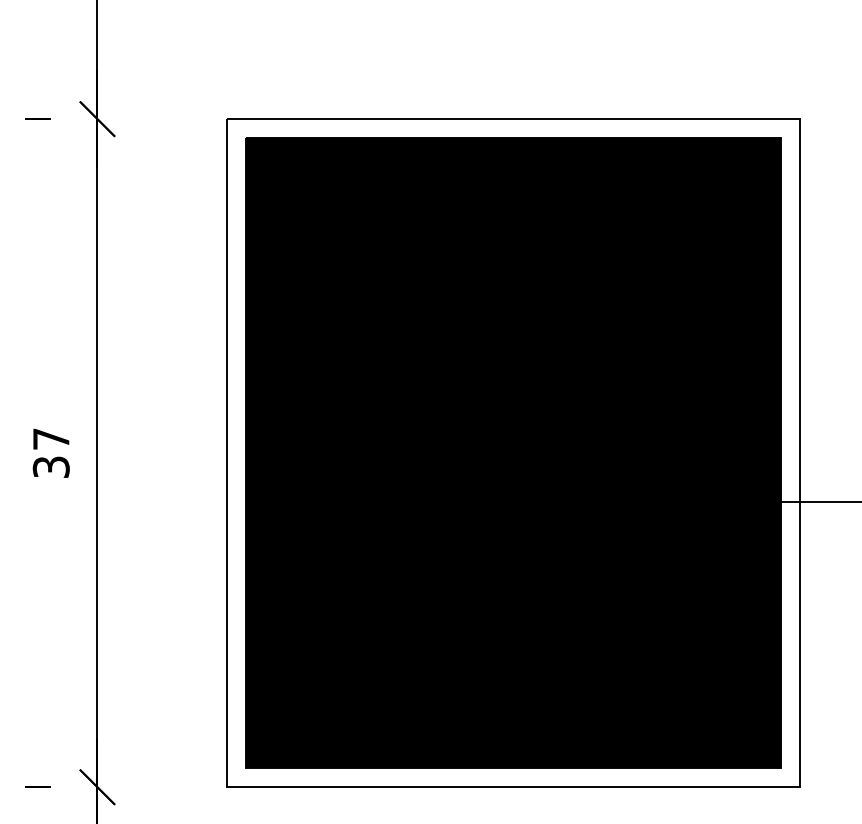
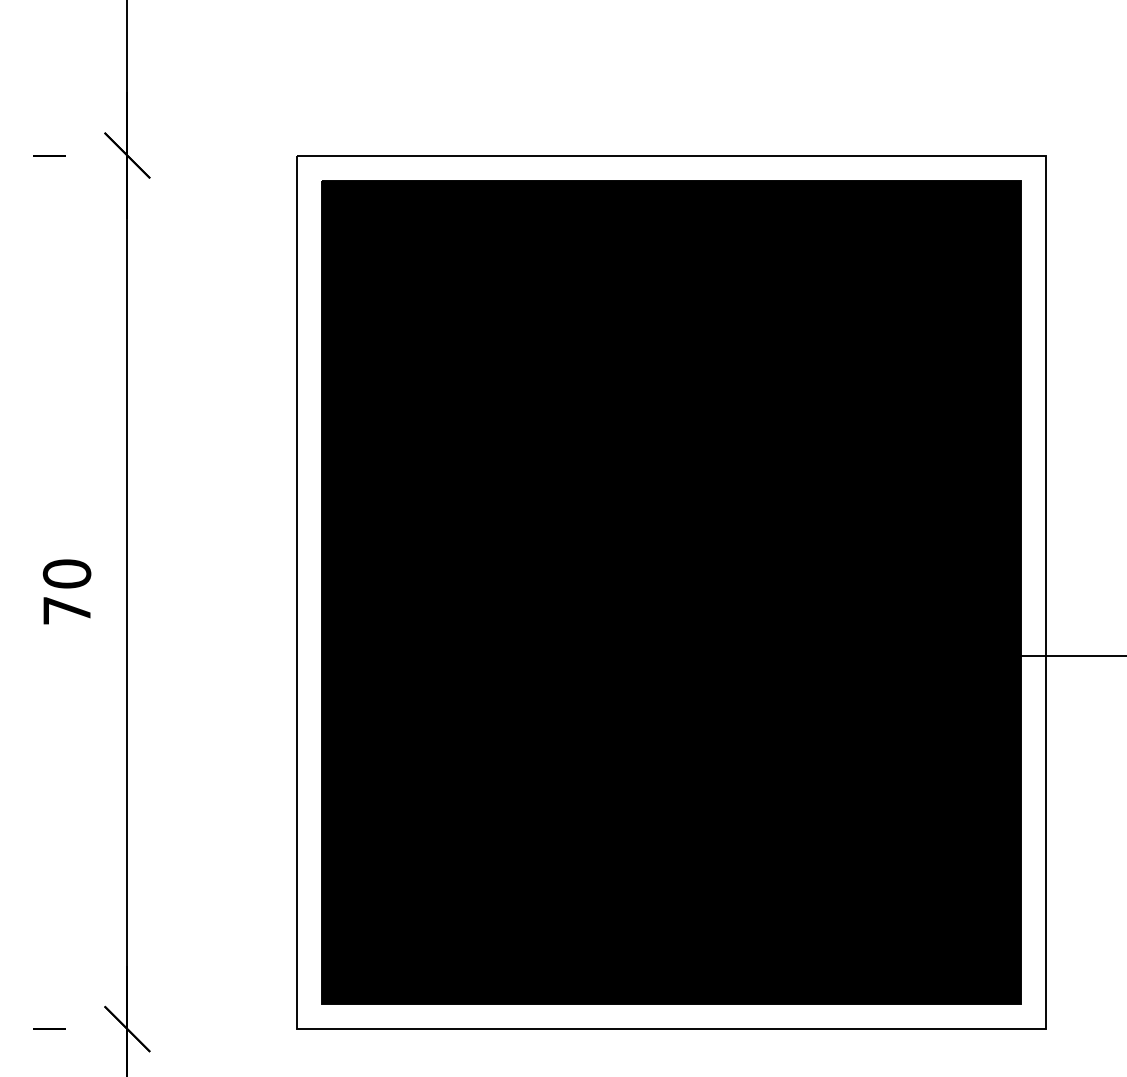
text: (50, 452) -> (66, 591), 37 -> 70

